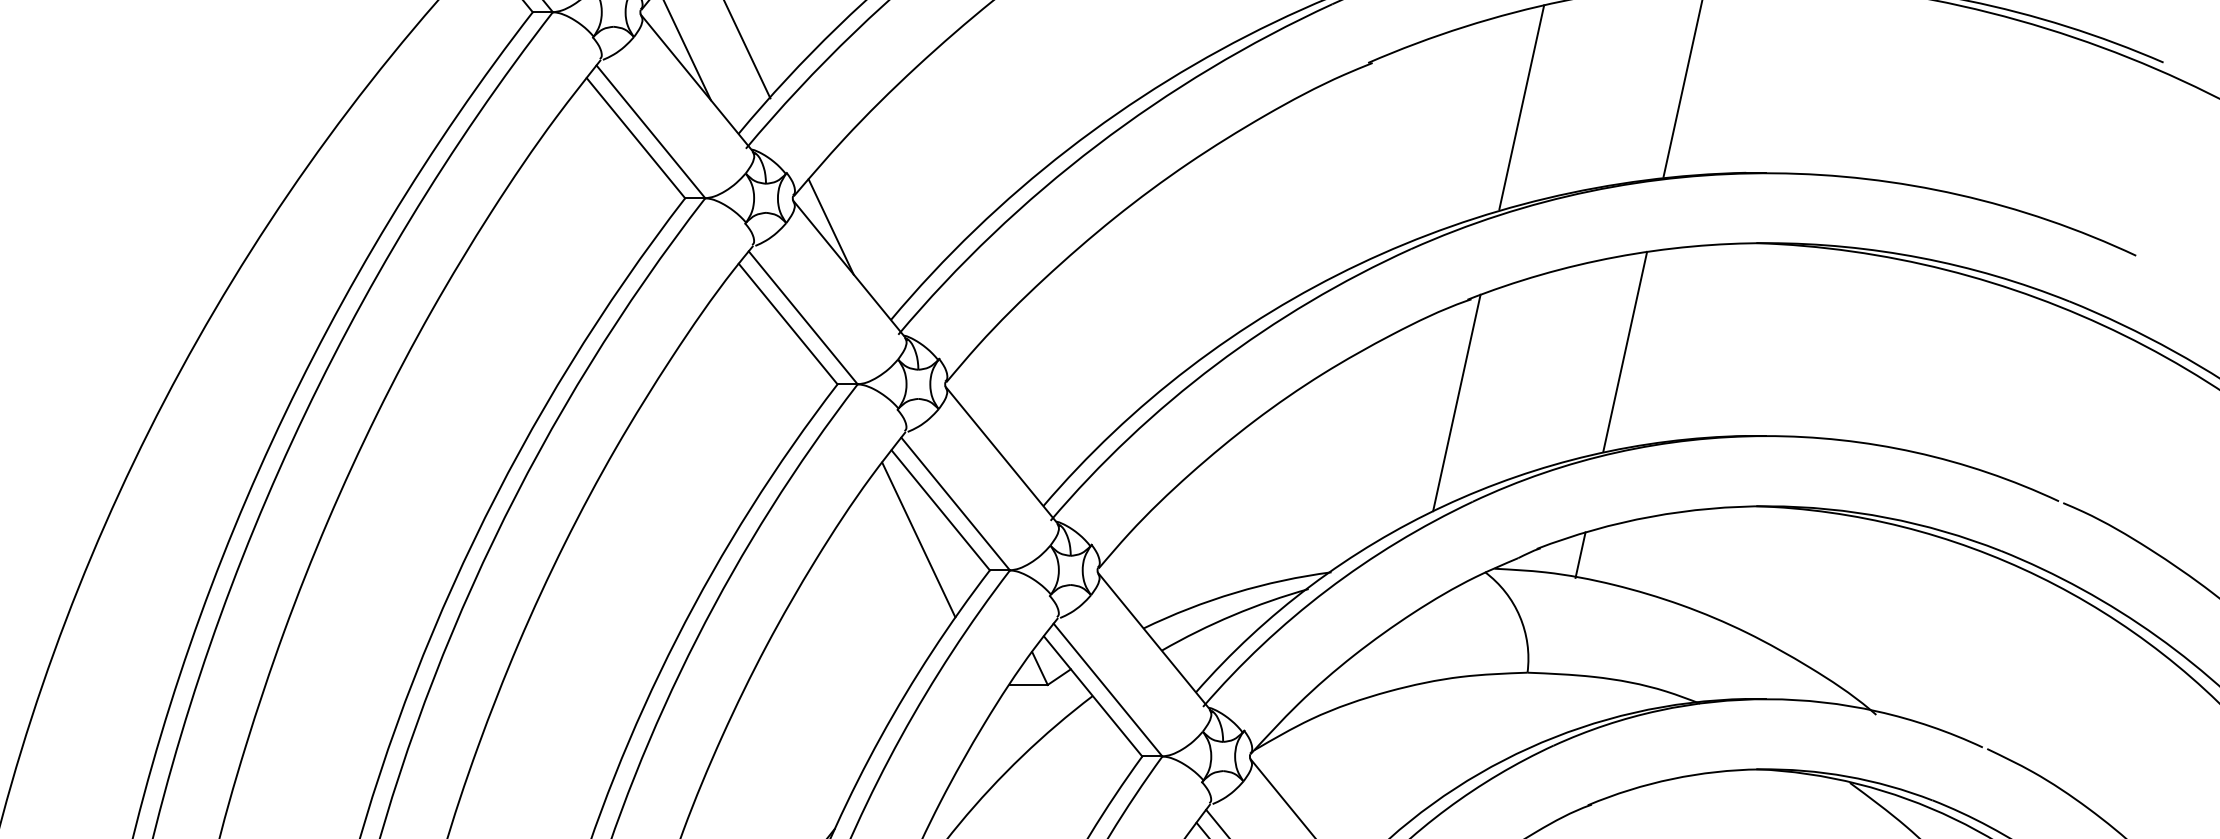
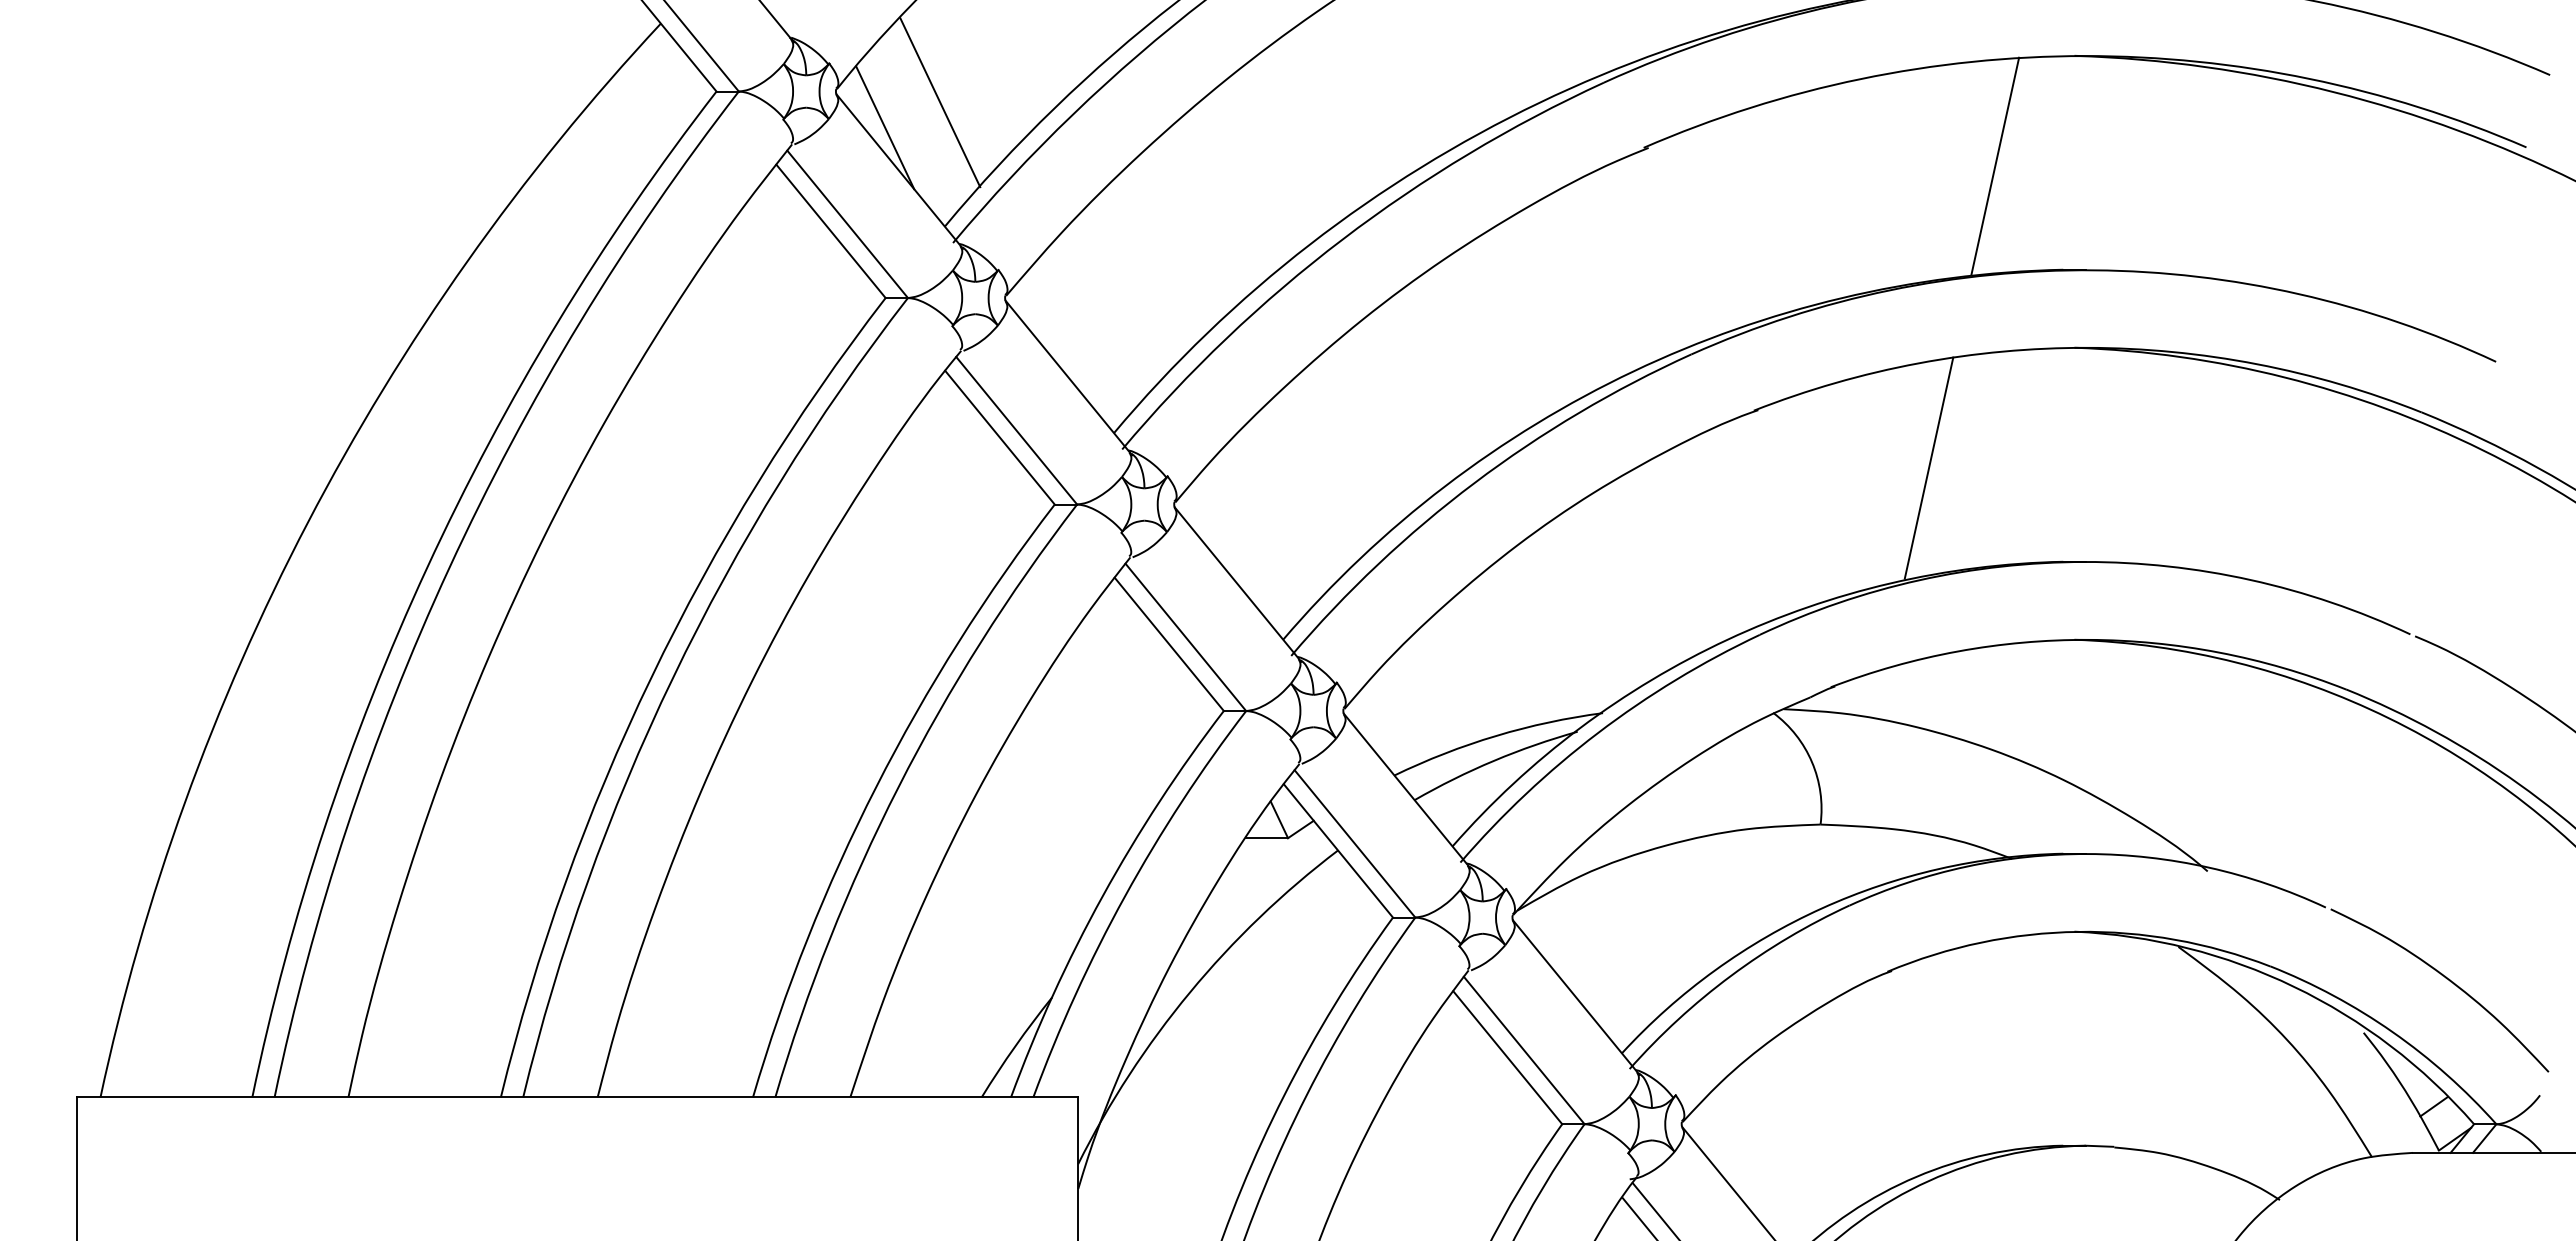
line: (1522, 106) -> (1814, 196), removed
line: (831, 226) -> (1047, 329), removed
line: (1456, 403) -> (1741, 525), removed
line: (918, 540) -> (1144, 677), removed
line: (1579, 554) -> (1878, 693), removed

